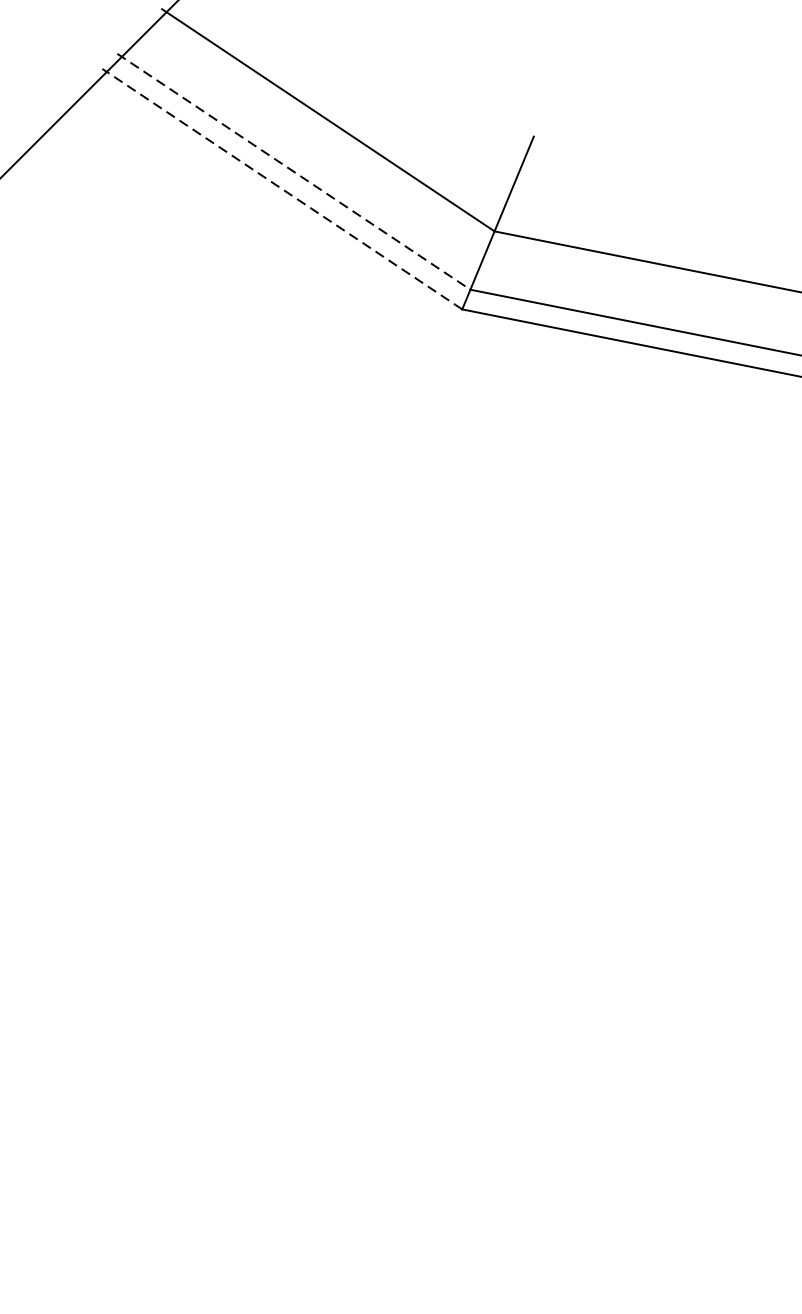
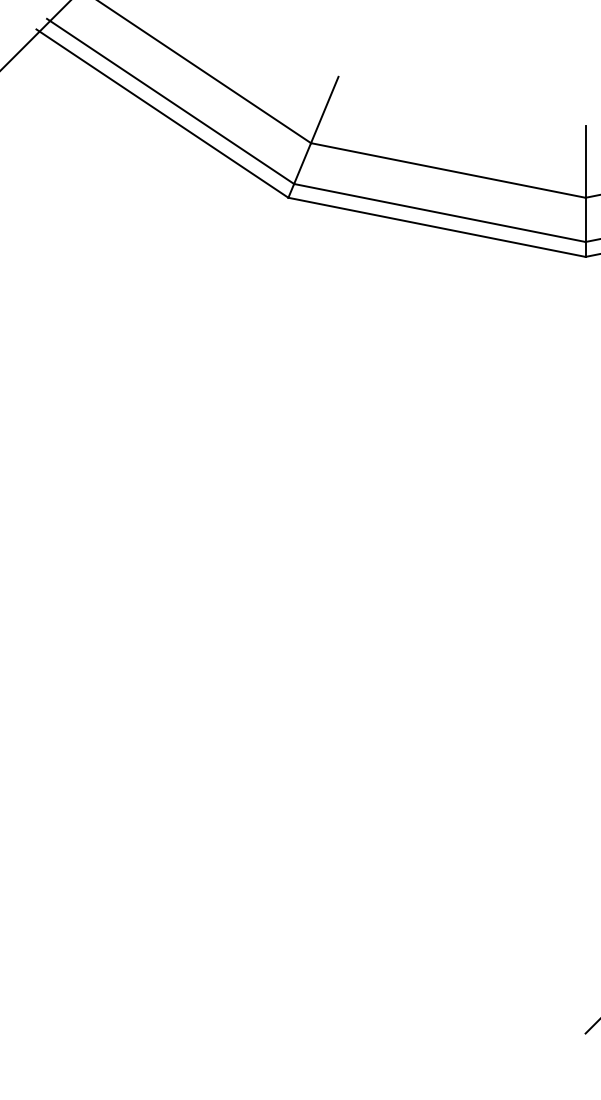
line: (293, 171) -> (170, 101), dashed -> solid
line: (282, 188) -> (162, 113), dashed -> solid

